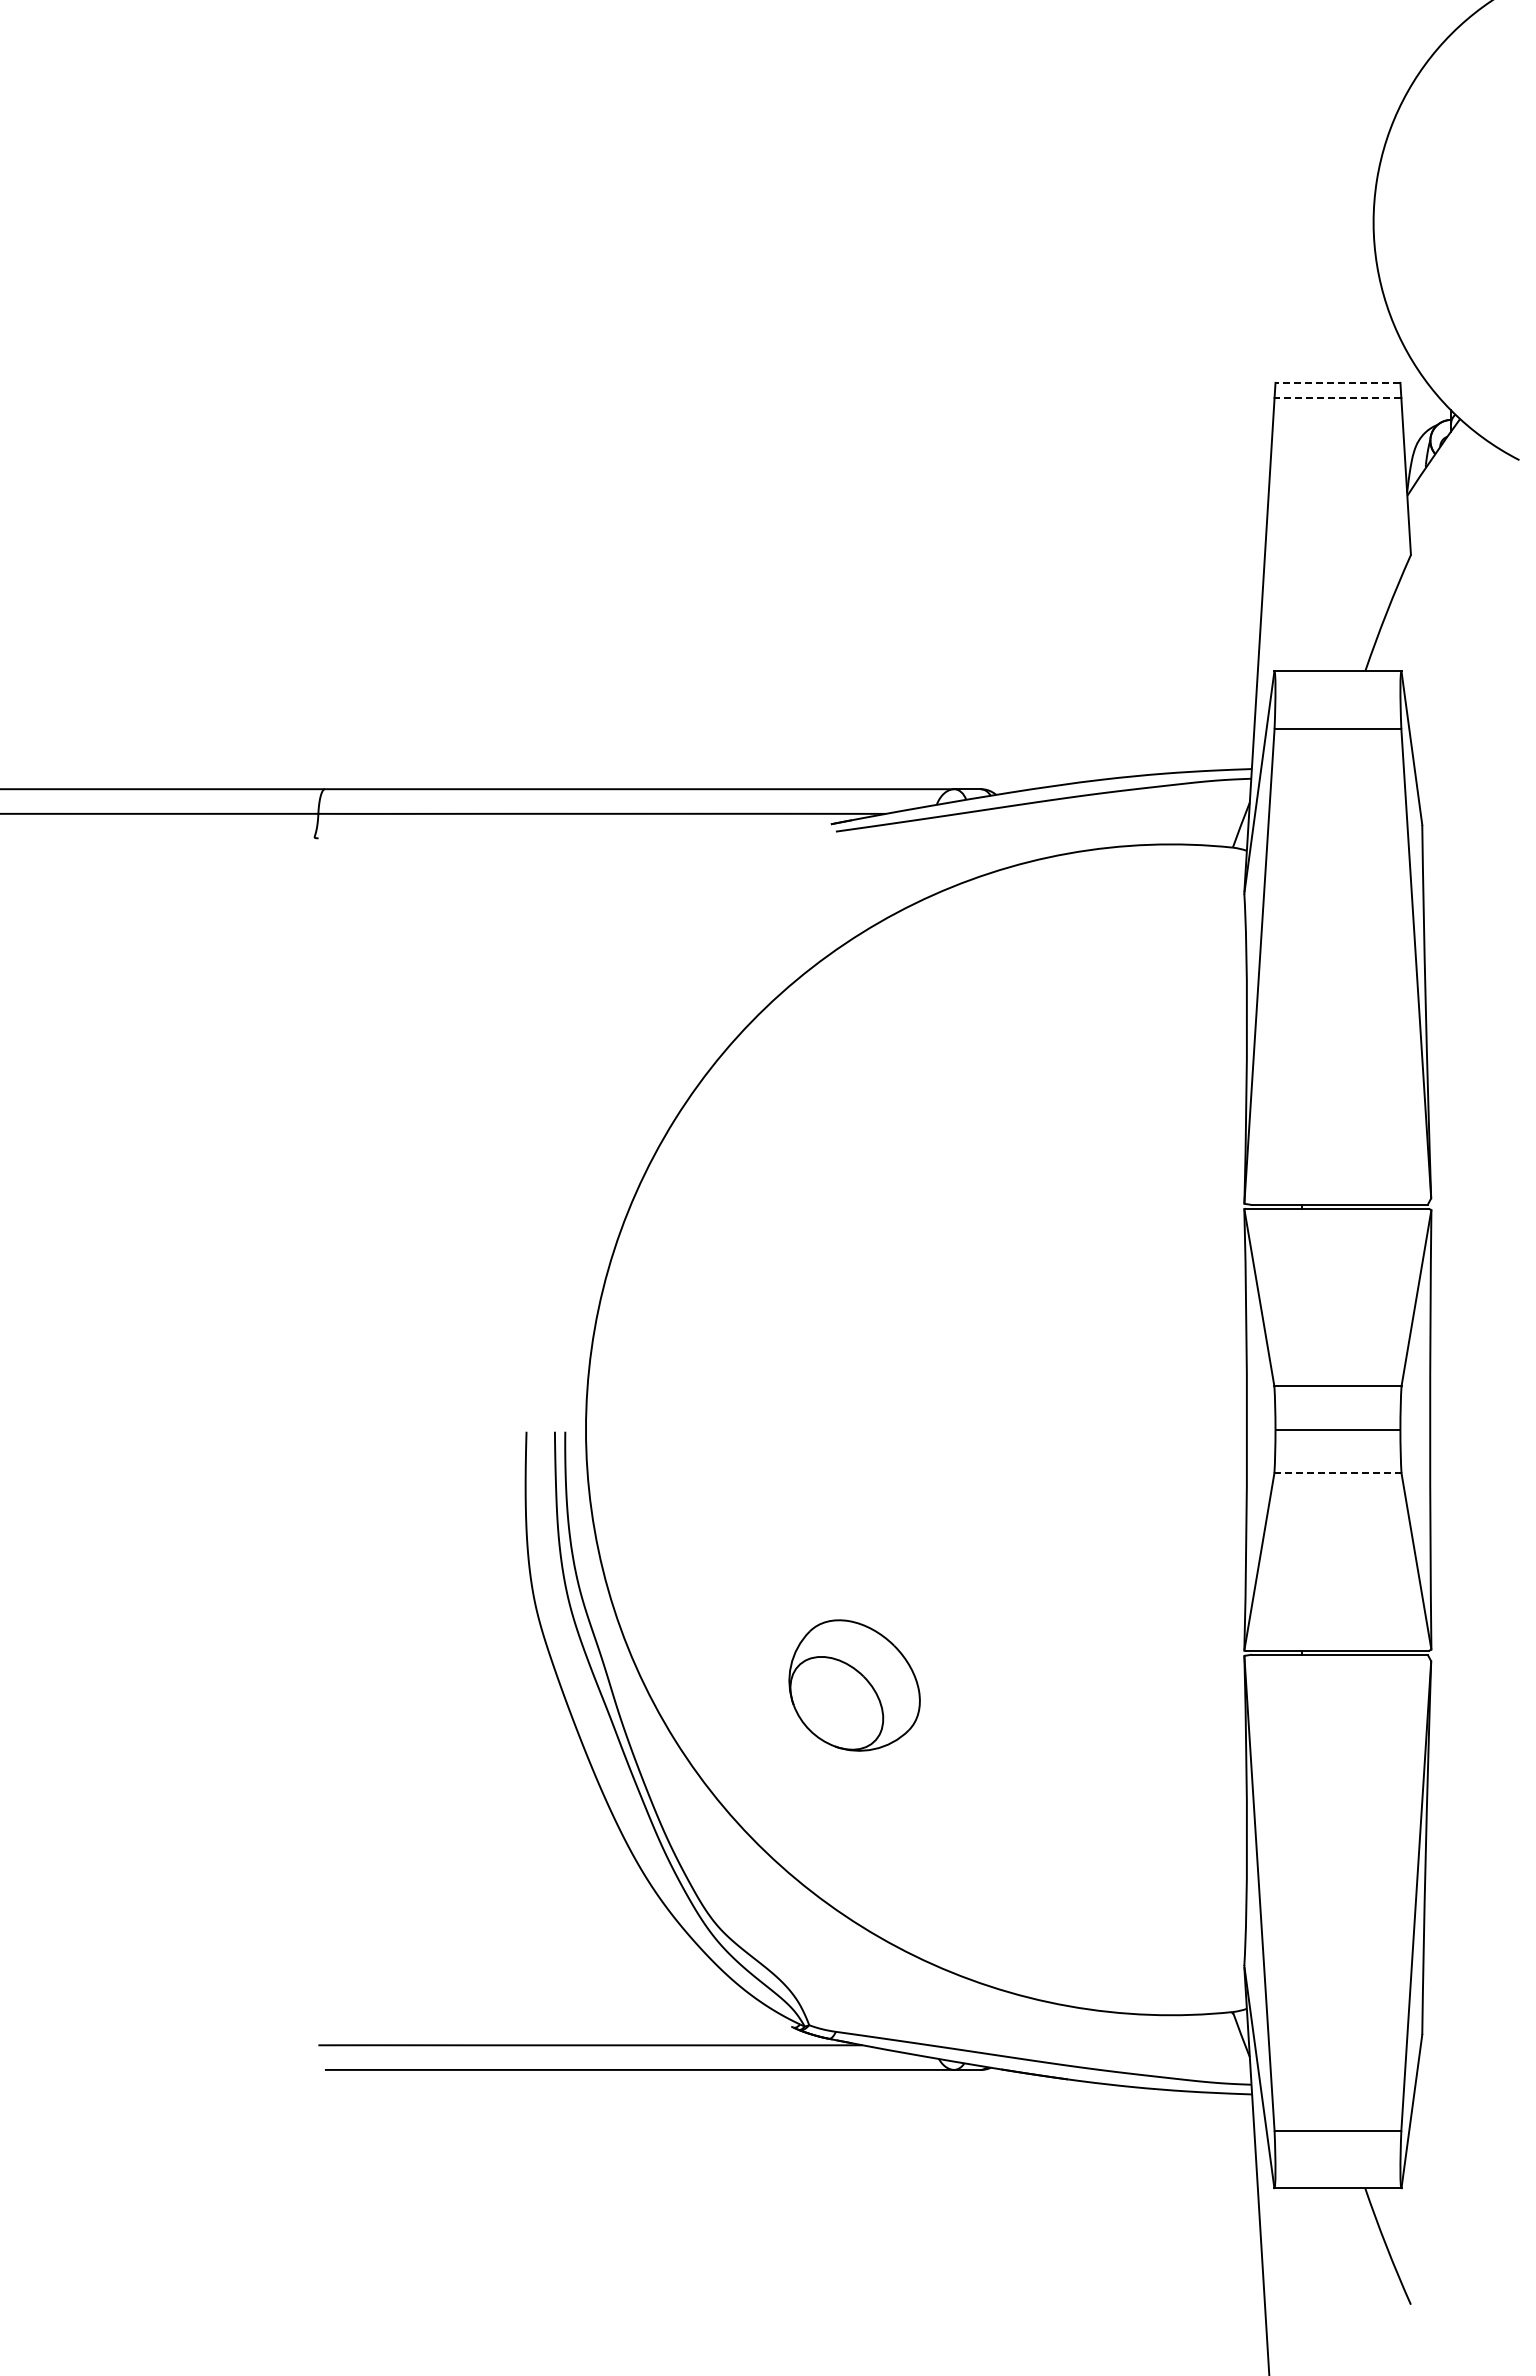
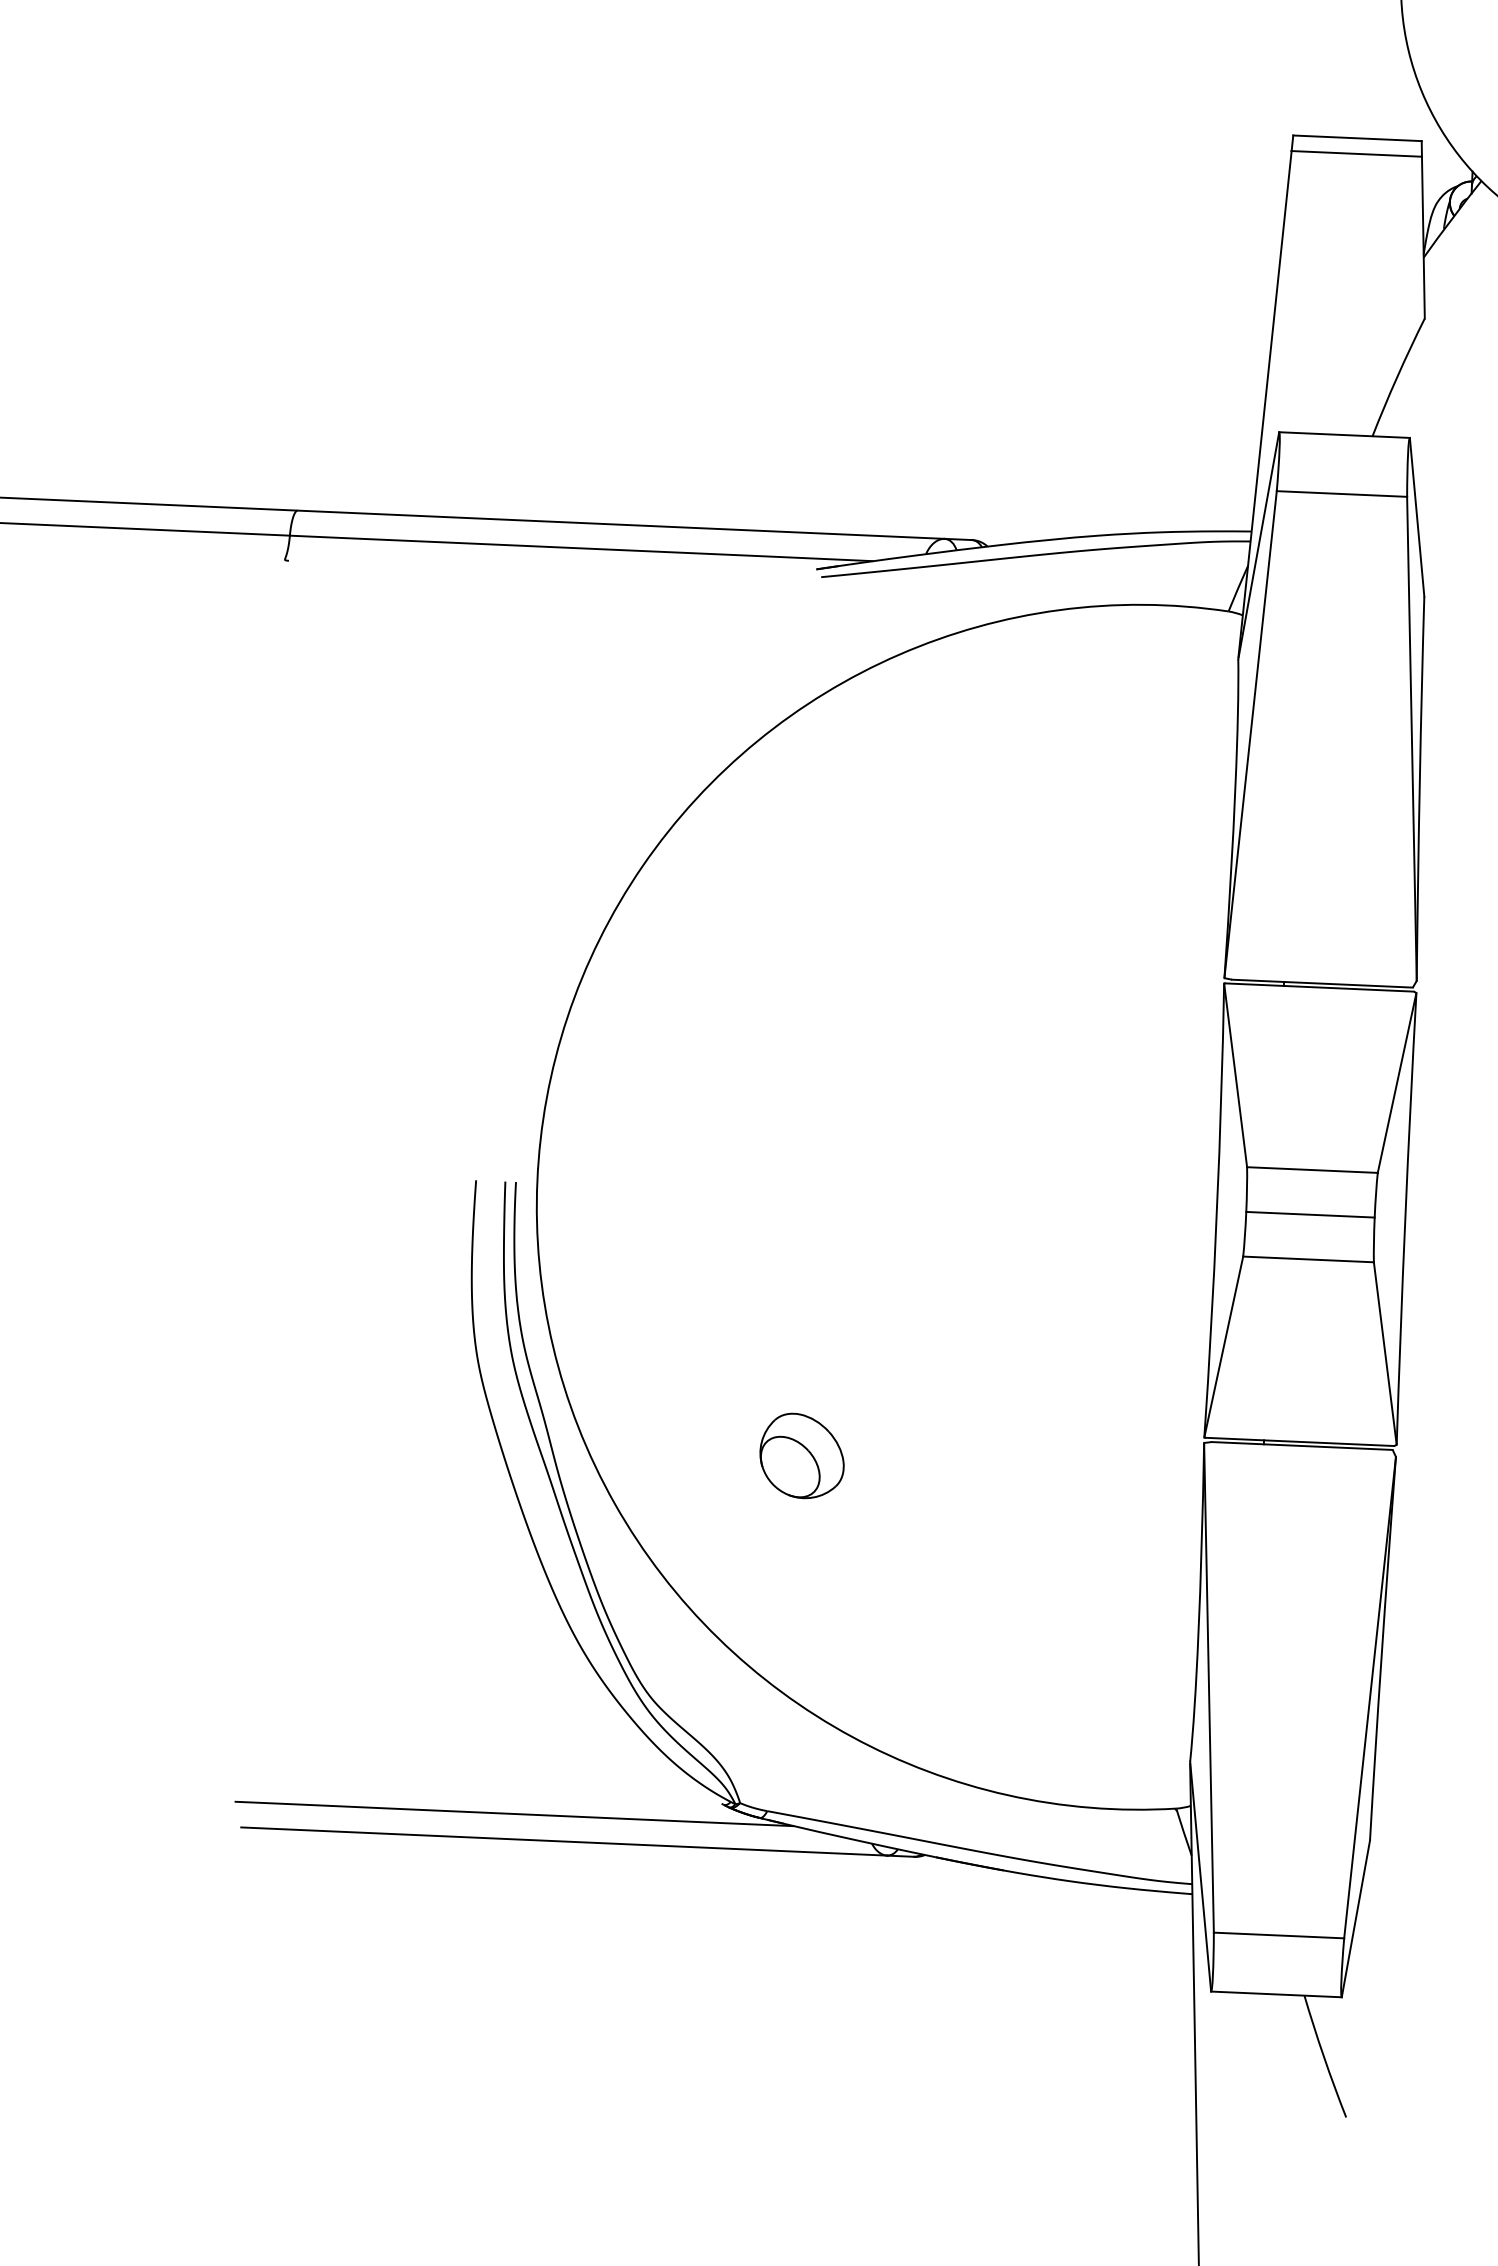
line: (1337, 382) -> (1357, 137), dashed -> solid
line: (1337, 398) -> (1356, 154), dashed -> solid
line: (1337, 1473) -> (1308, 1259), dashed -> solid
part: (854, 1685) -> (801, 1455), size x0.62

